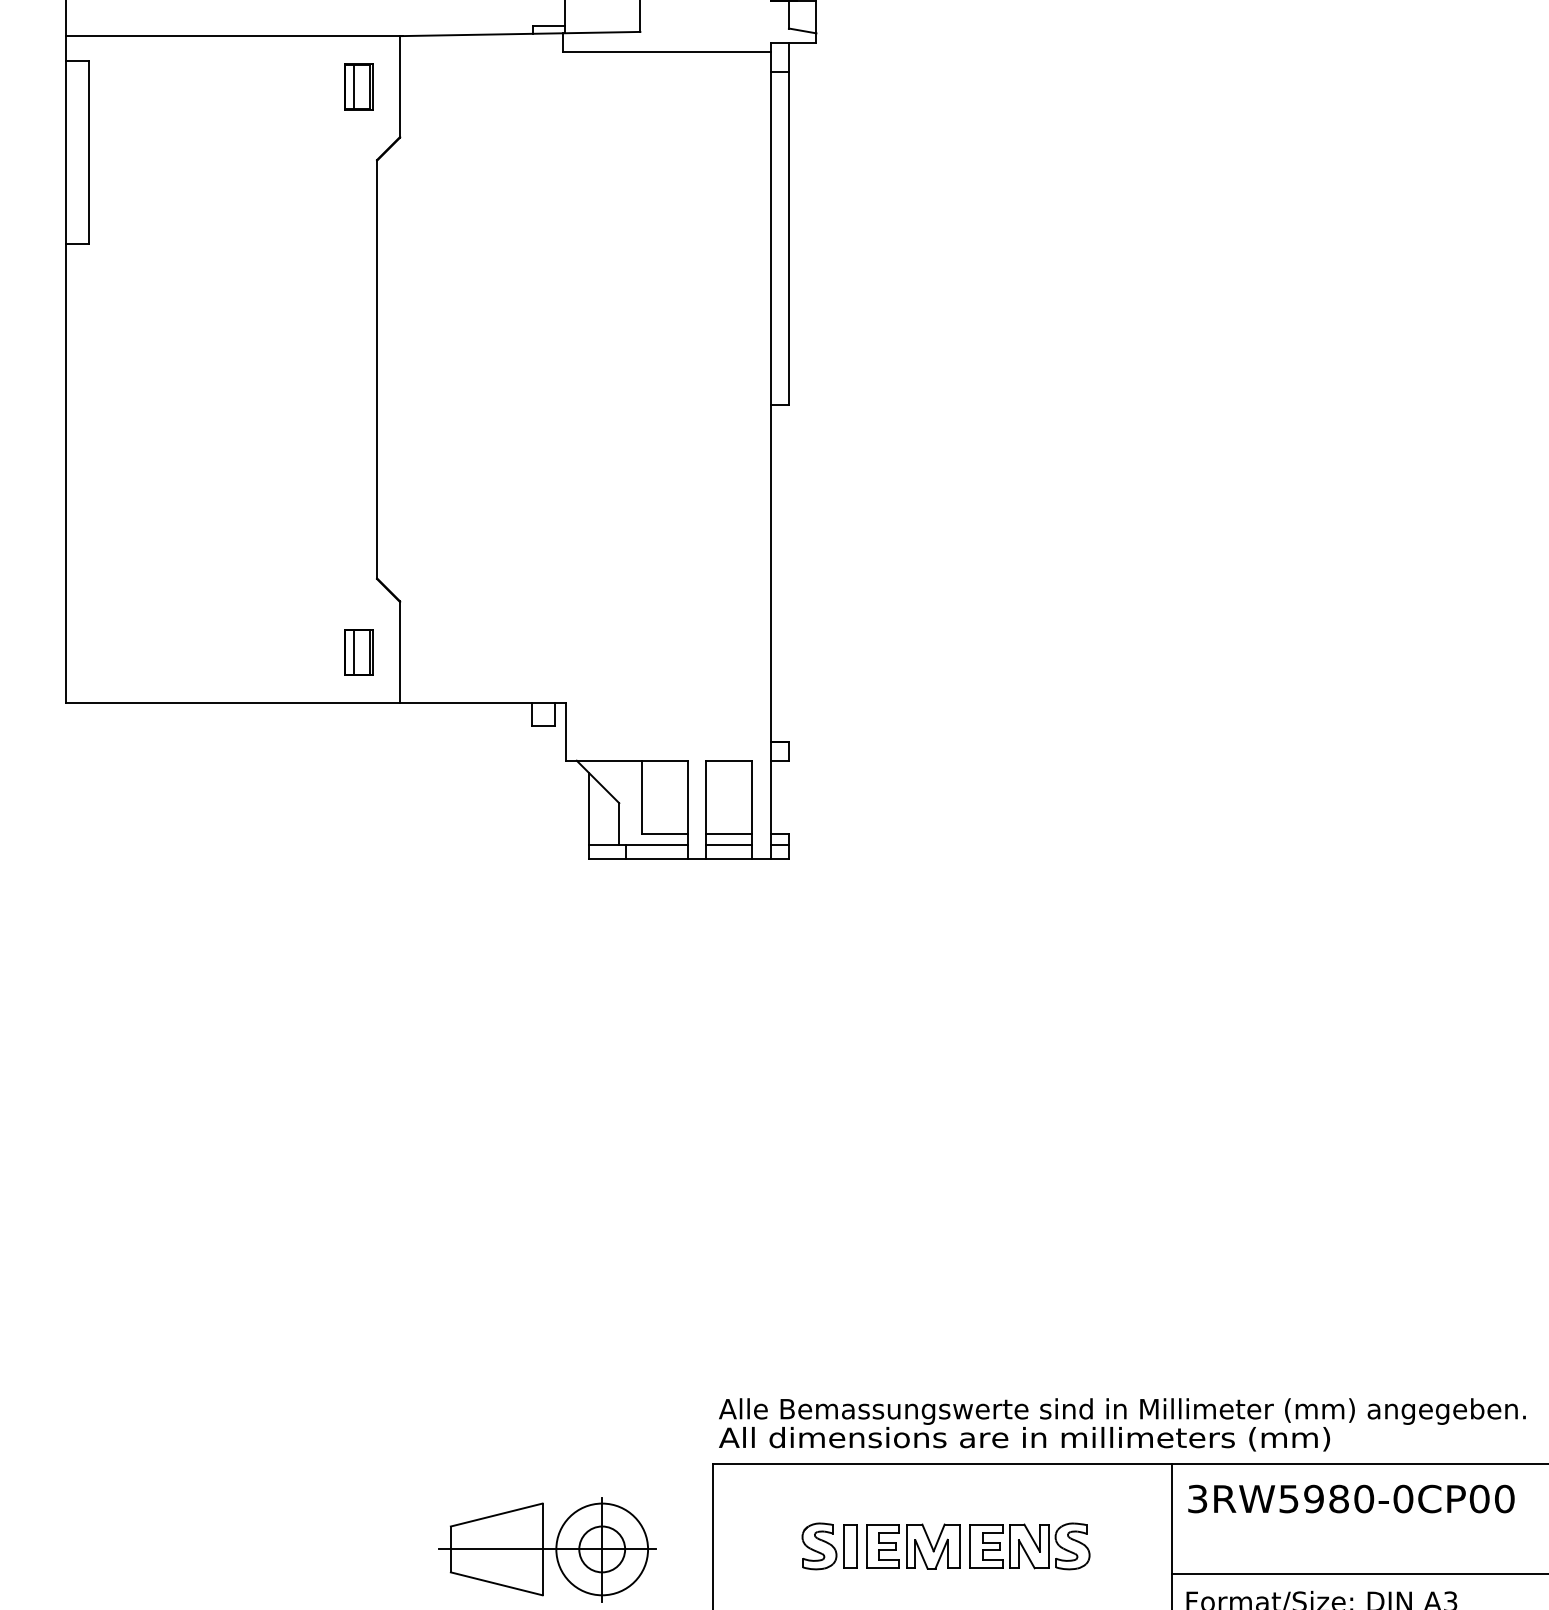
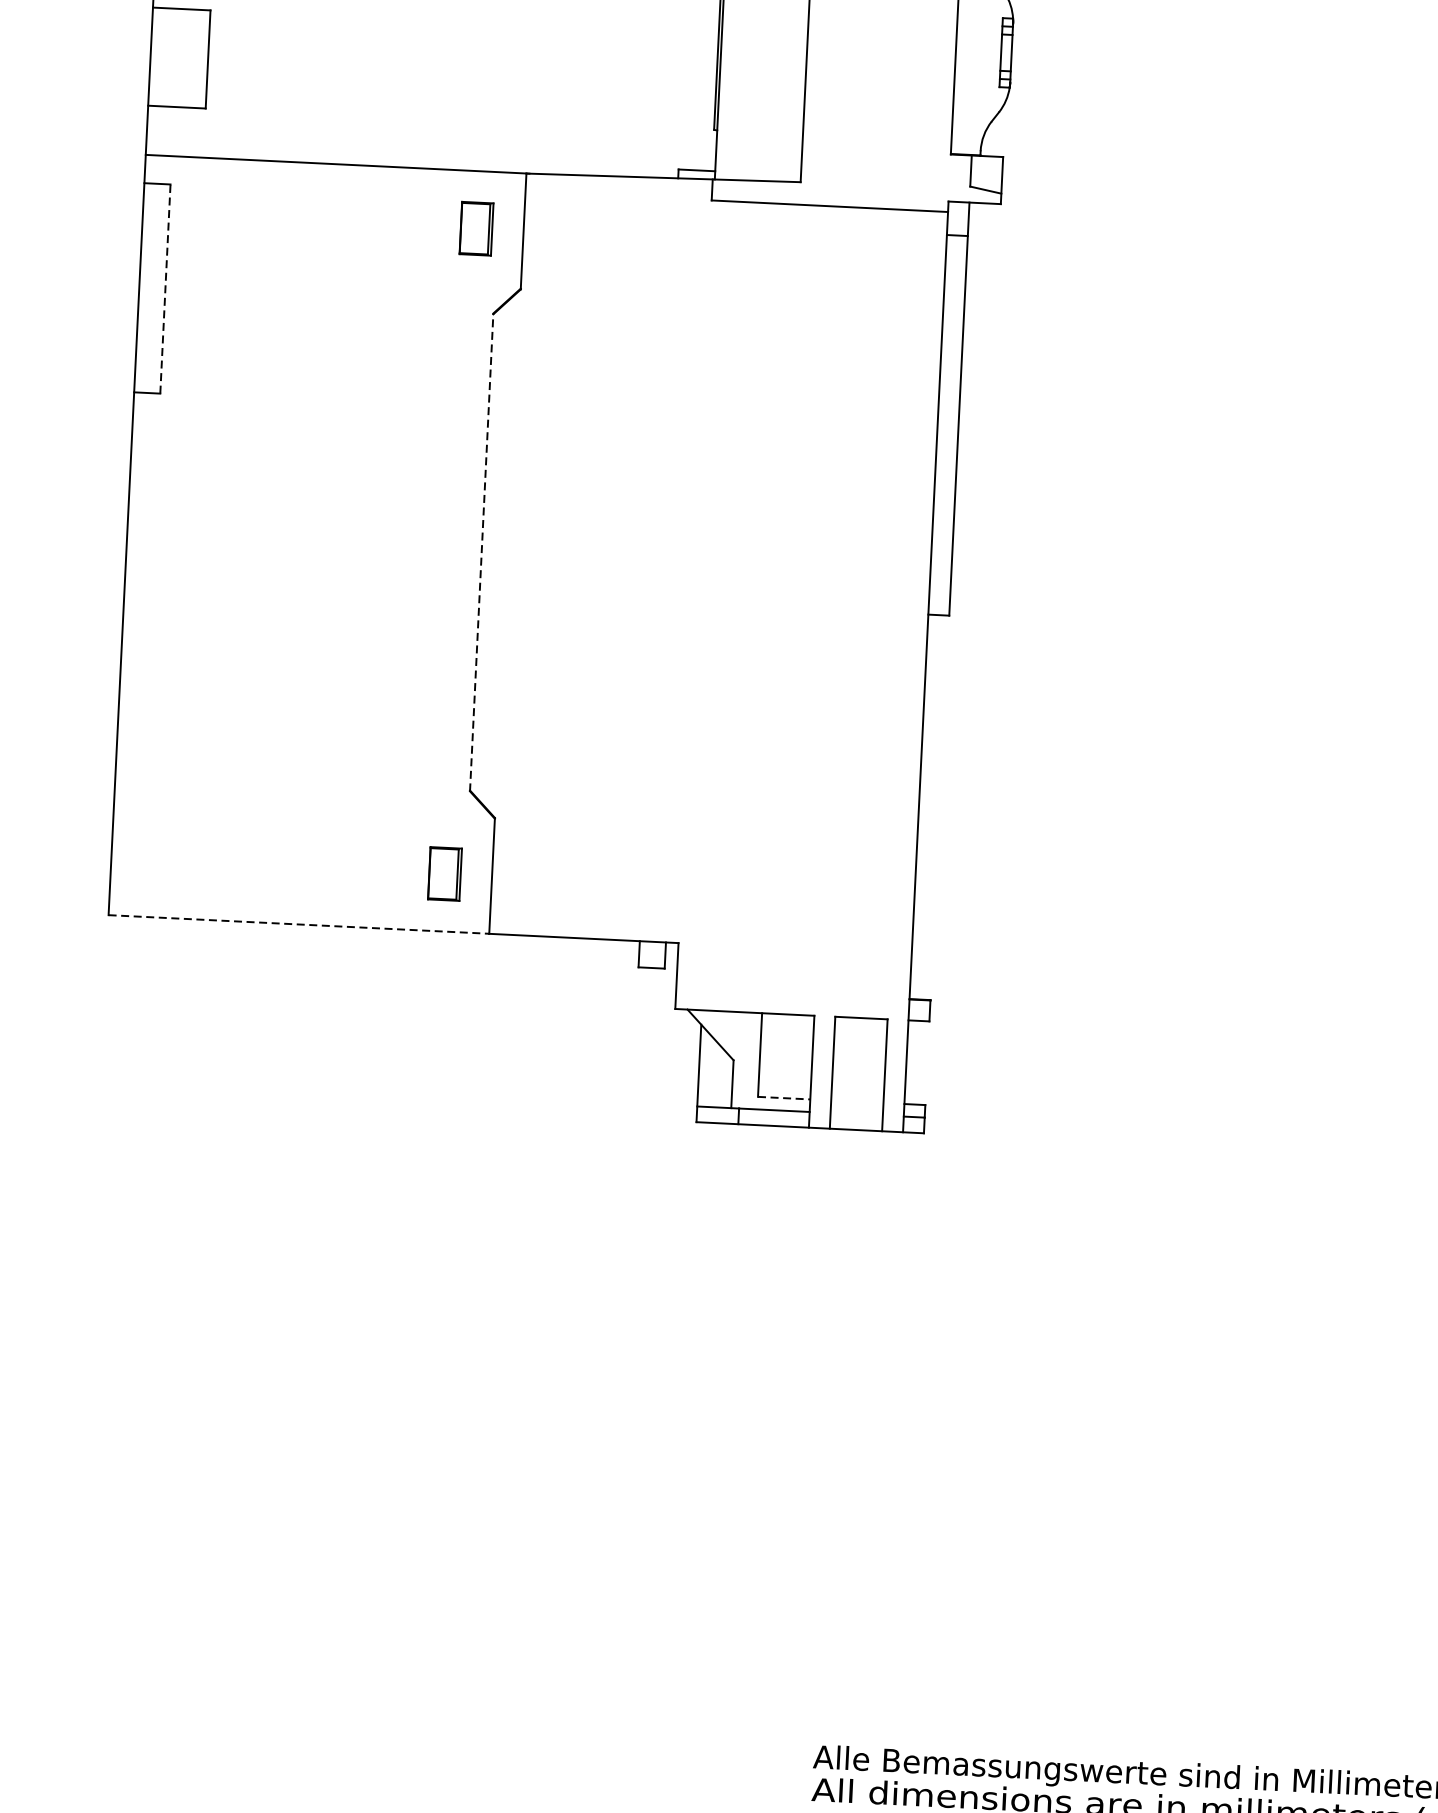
line: (354, 86) -> (471, 228), removed
line: (89, 152) -> (165, 288), solid -> dashed
line: (377, 369) -> (482, 552), solid -> dashed
line: (354, 652) -> (440, 873), removed
line: (233, 702) -> (299, 924), solid -> dashed
line: (665, 834) -> (784, 1098), solid -> dashed
line: (729, 834) -> (857, 1102), removed
line: (729, 845) -> (856, 1114), removed

